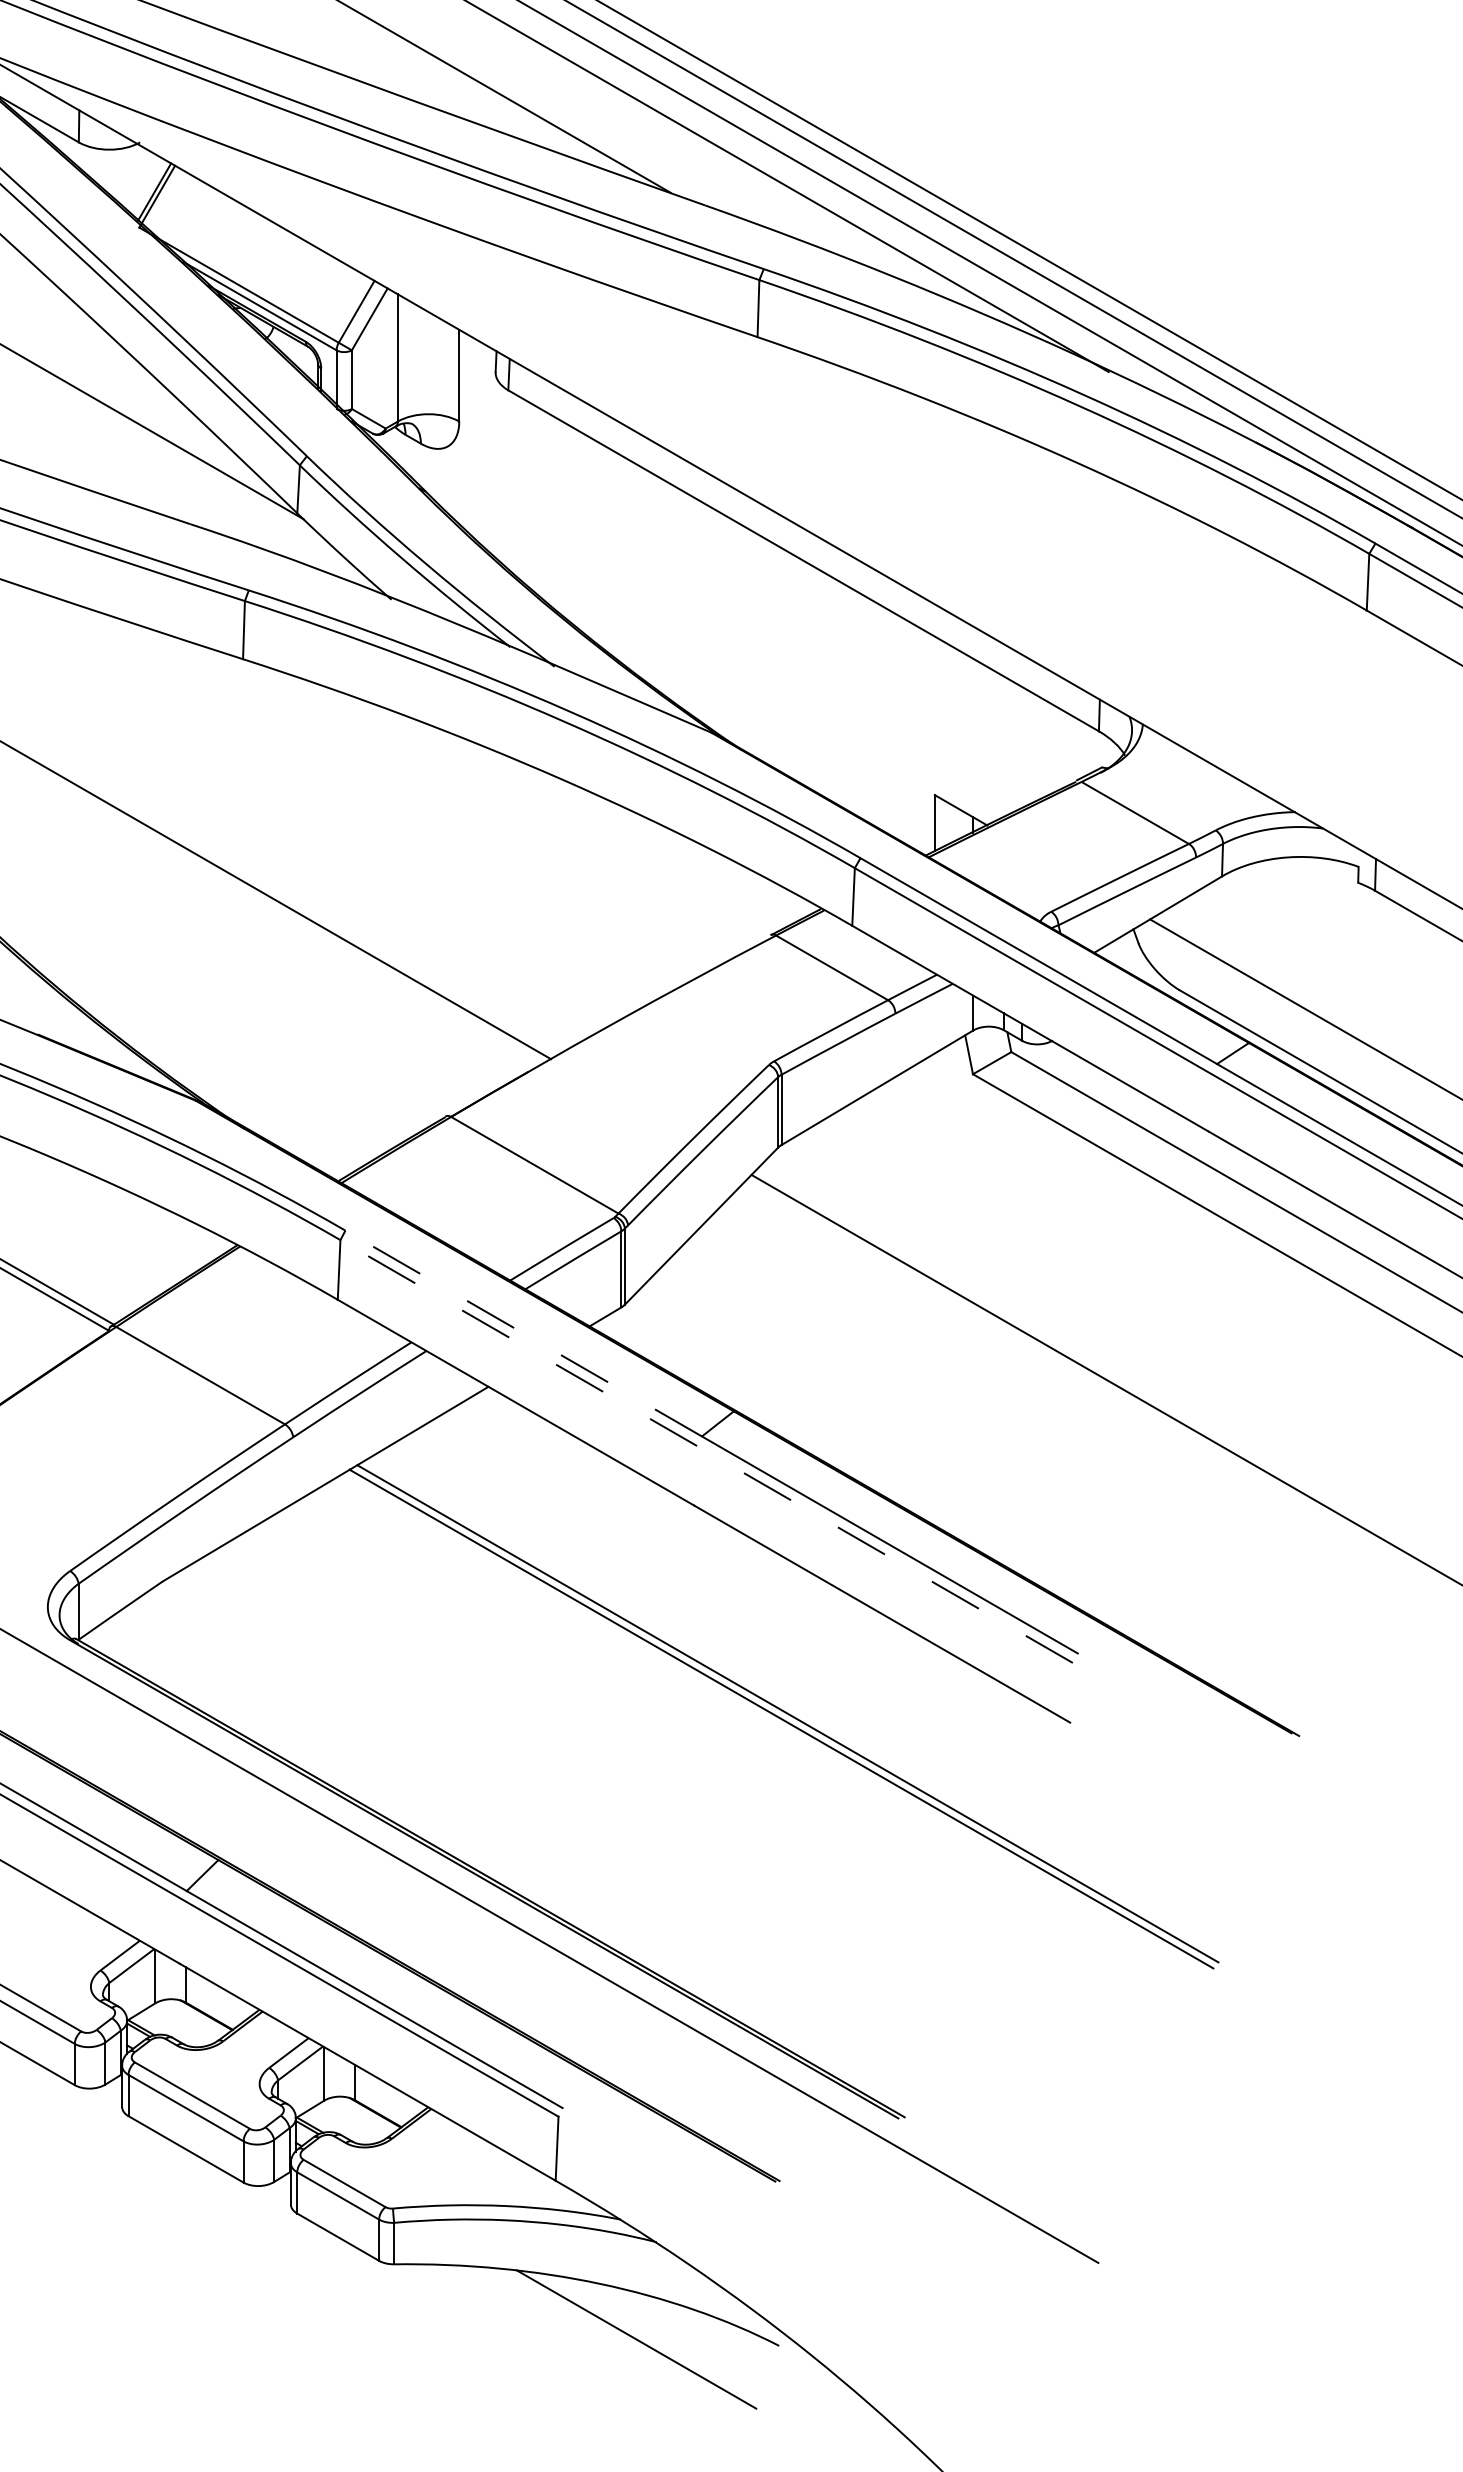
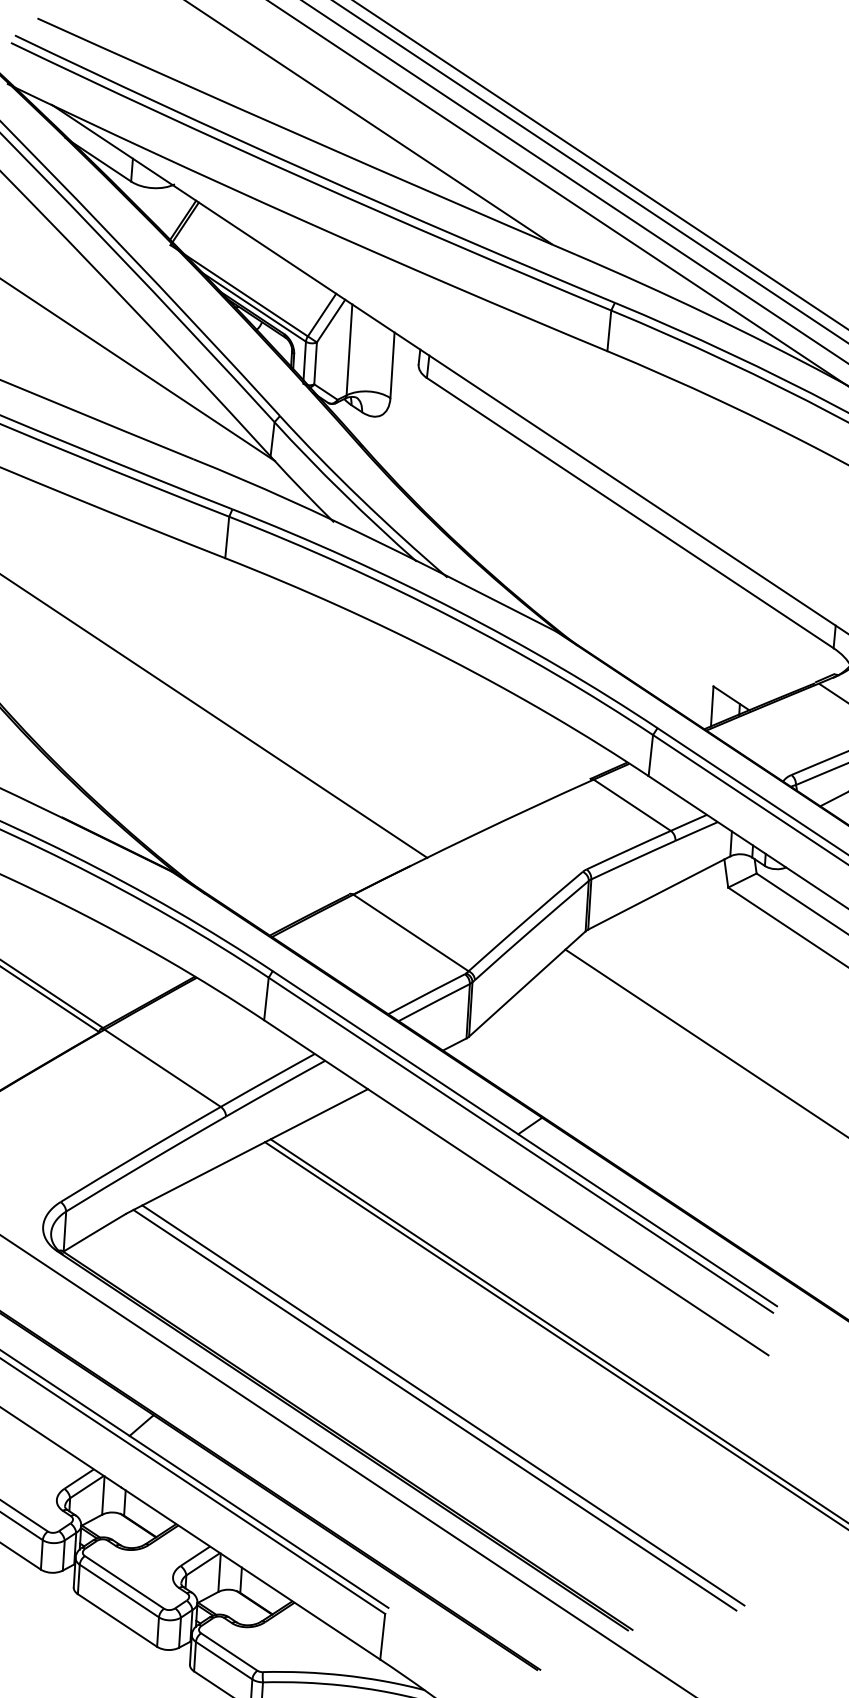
line: (523, 1333) -> (395, 1052), dashed -> solid
line: (706, 1451) -> (520, 1145), dashed -> solid
line: (621, 1820) -> (443, 1405), added
line: (609, 1828) -> (434, 1410), added

